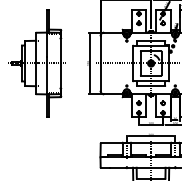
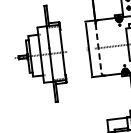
line: (100, 63) -> (98, 48), solid -> dashed

